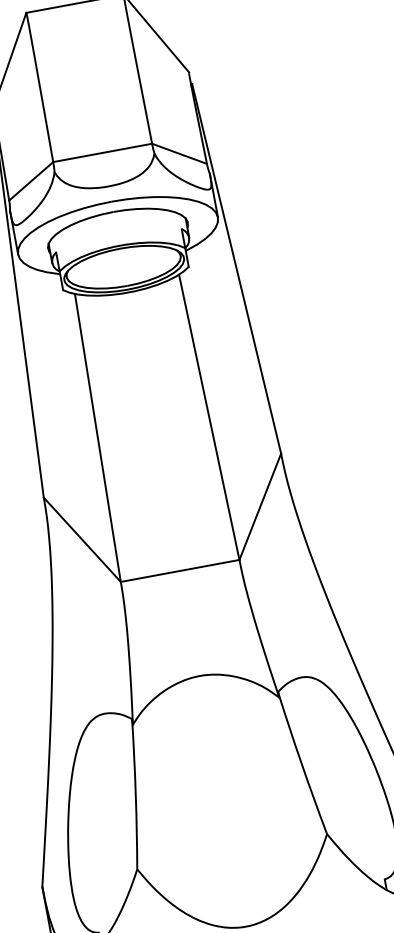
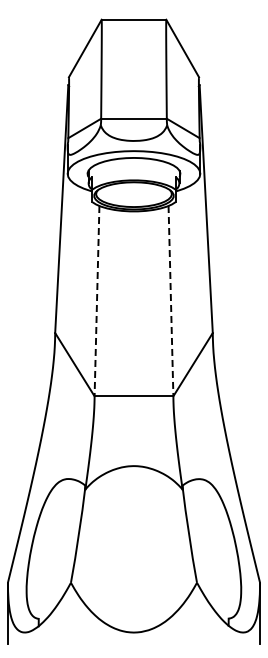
line: (208, 417) -> (170, 301), solid -> dashed
line: (98, 438) -> (97, 301), solid -> dashed

